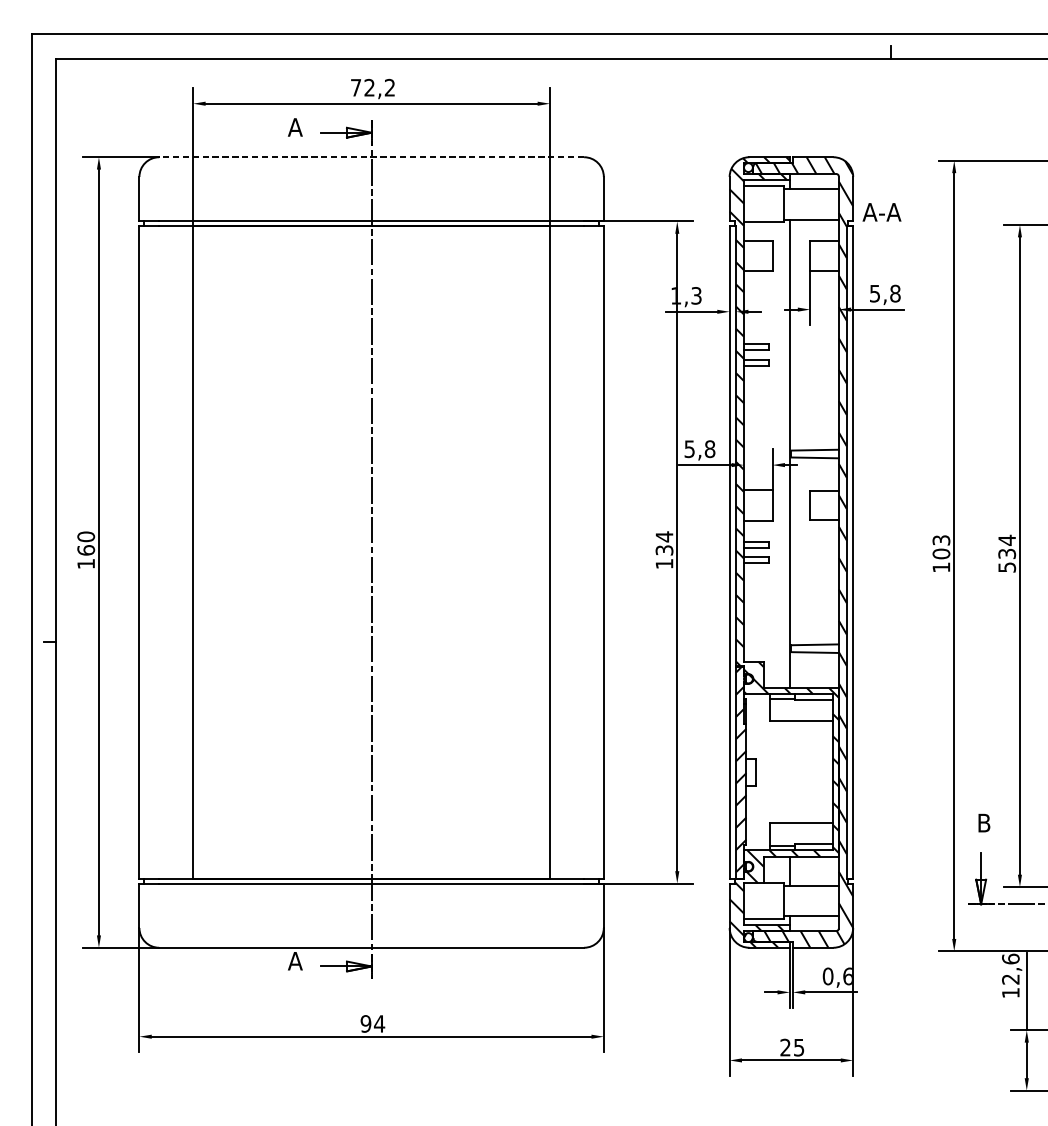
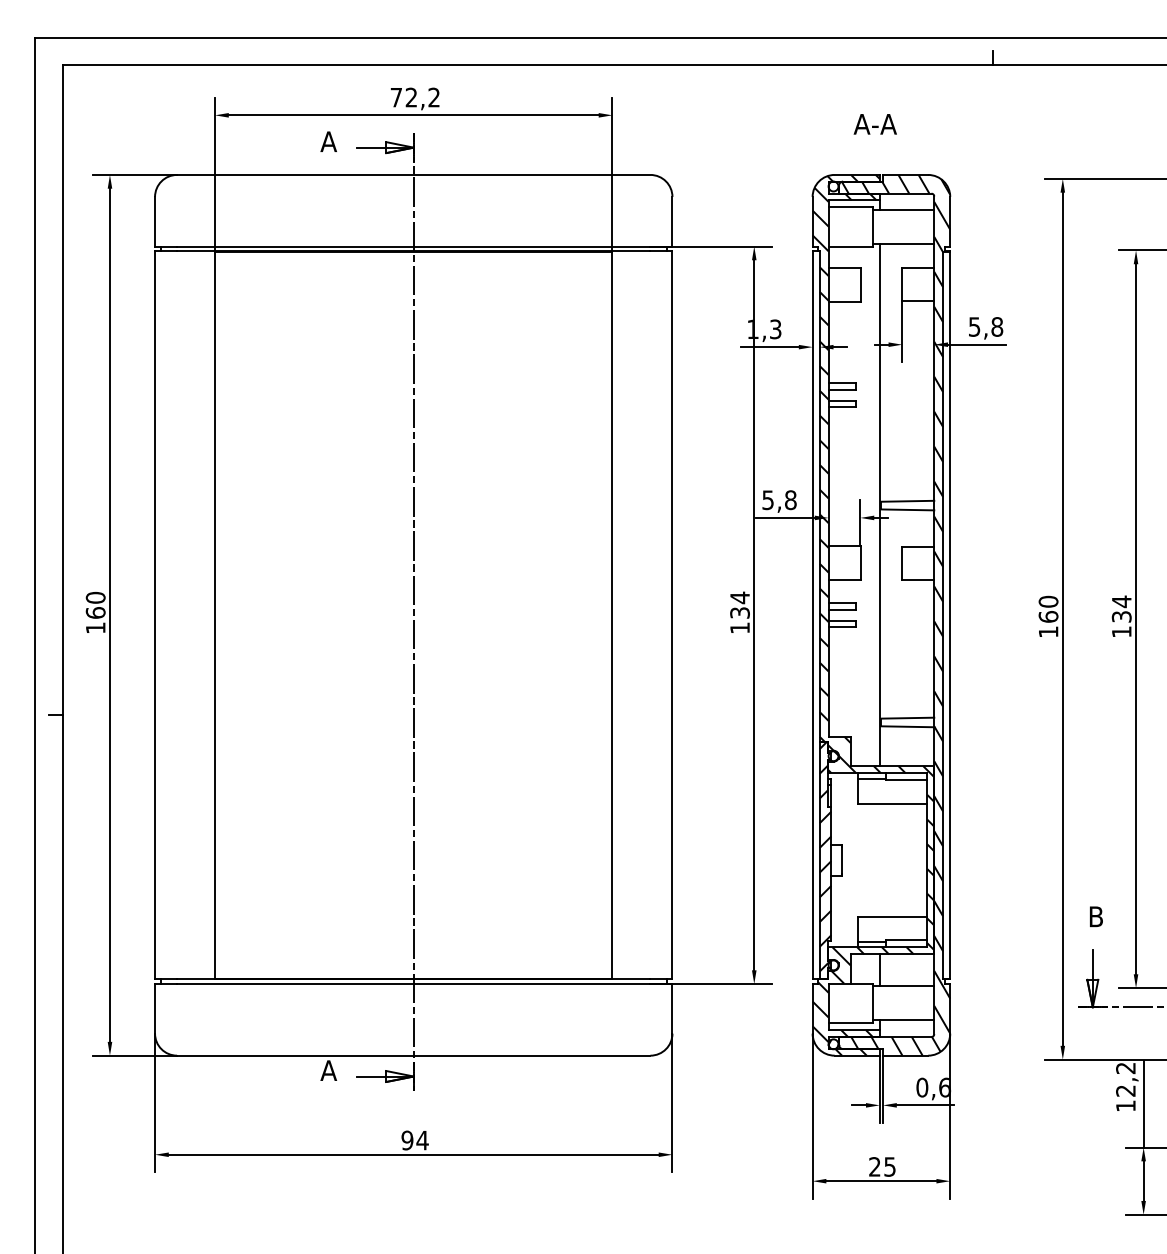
line: (371, 156) -> (413, 174), dashed -> solid
text: (881, 212) -> (874, 124), moved
text: (941, 546) -> (1048, 608), 103 -> 160
text: (1006, 567) -> (1121, 631), 534 -> 134
text: (1010, 959) -> (1125, 1068), 12,6 -> 12,2

